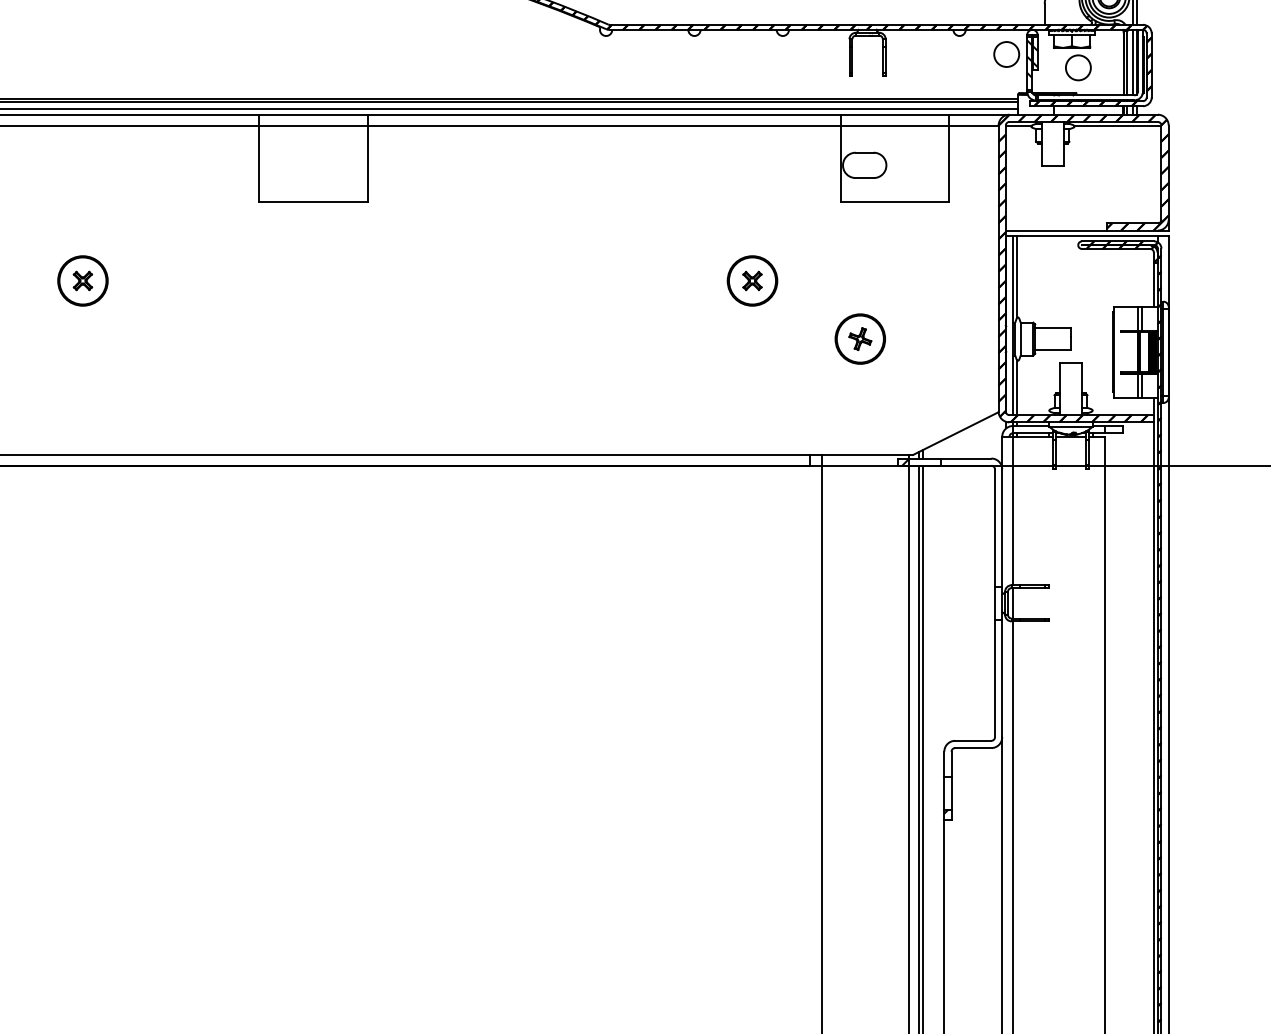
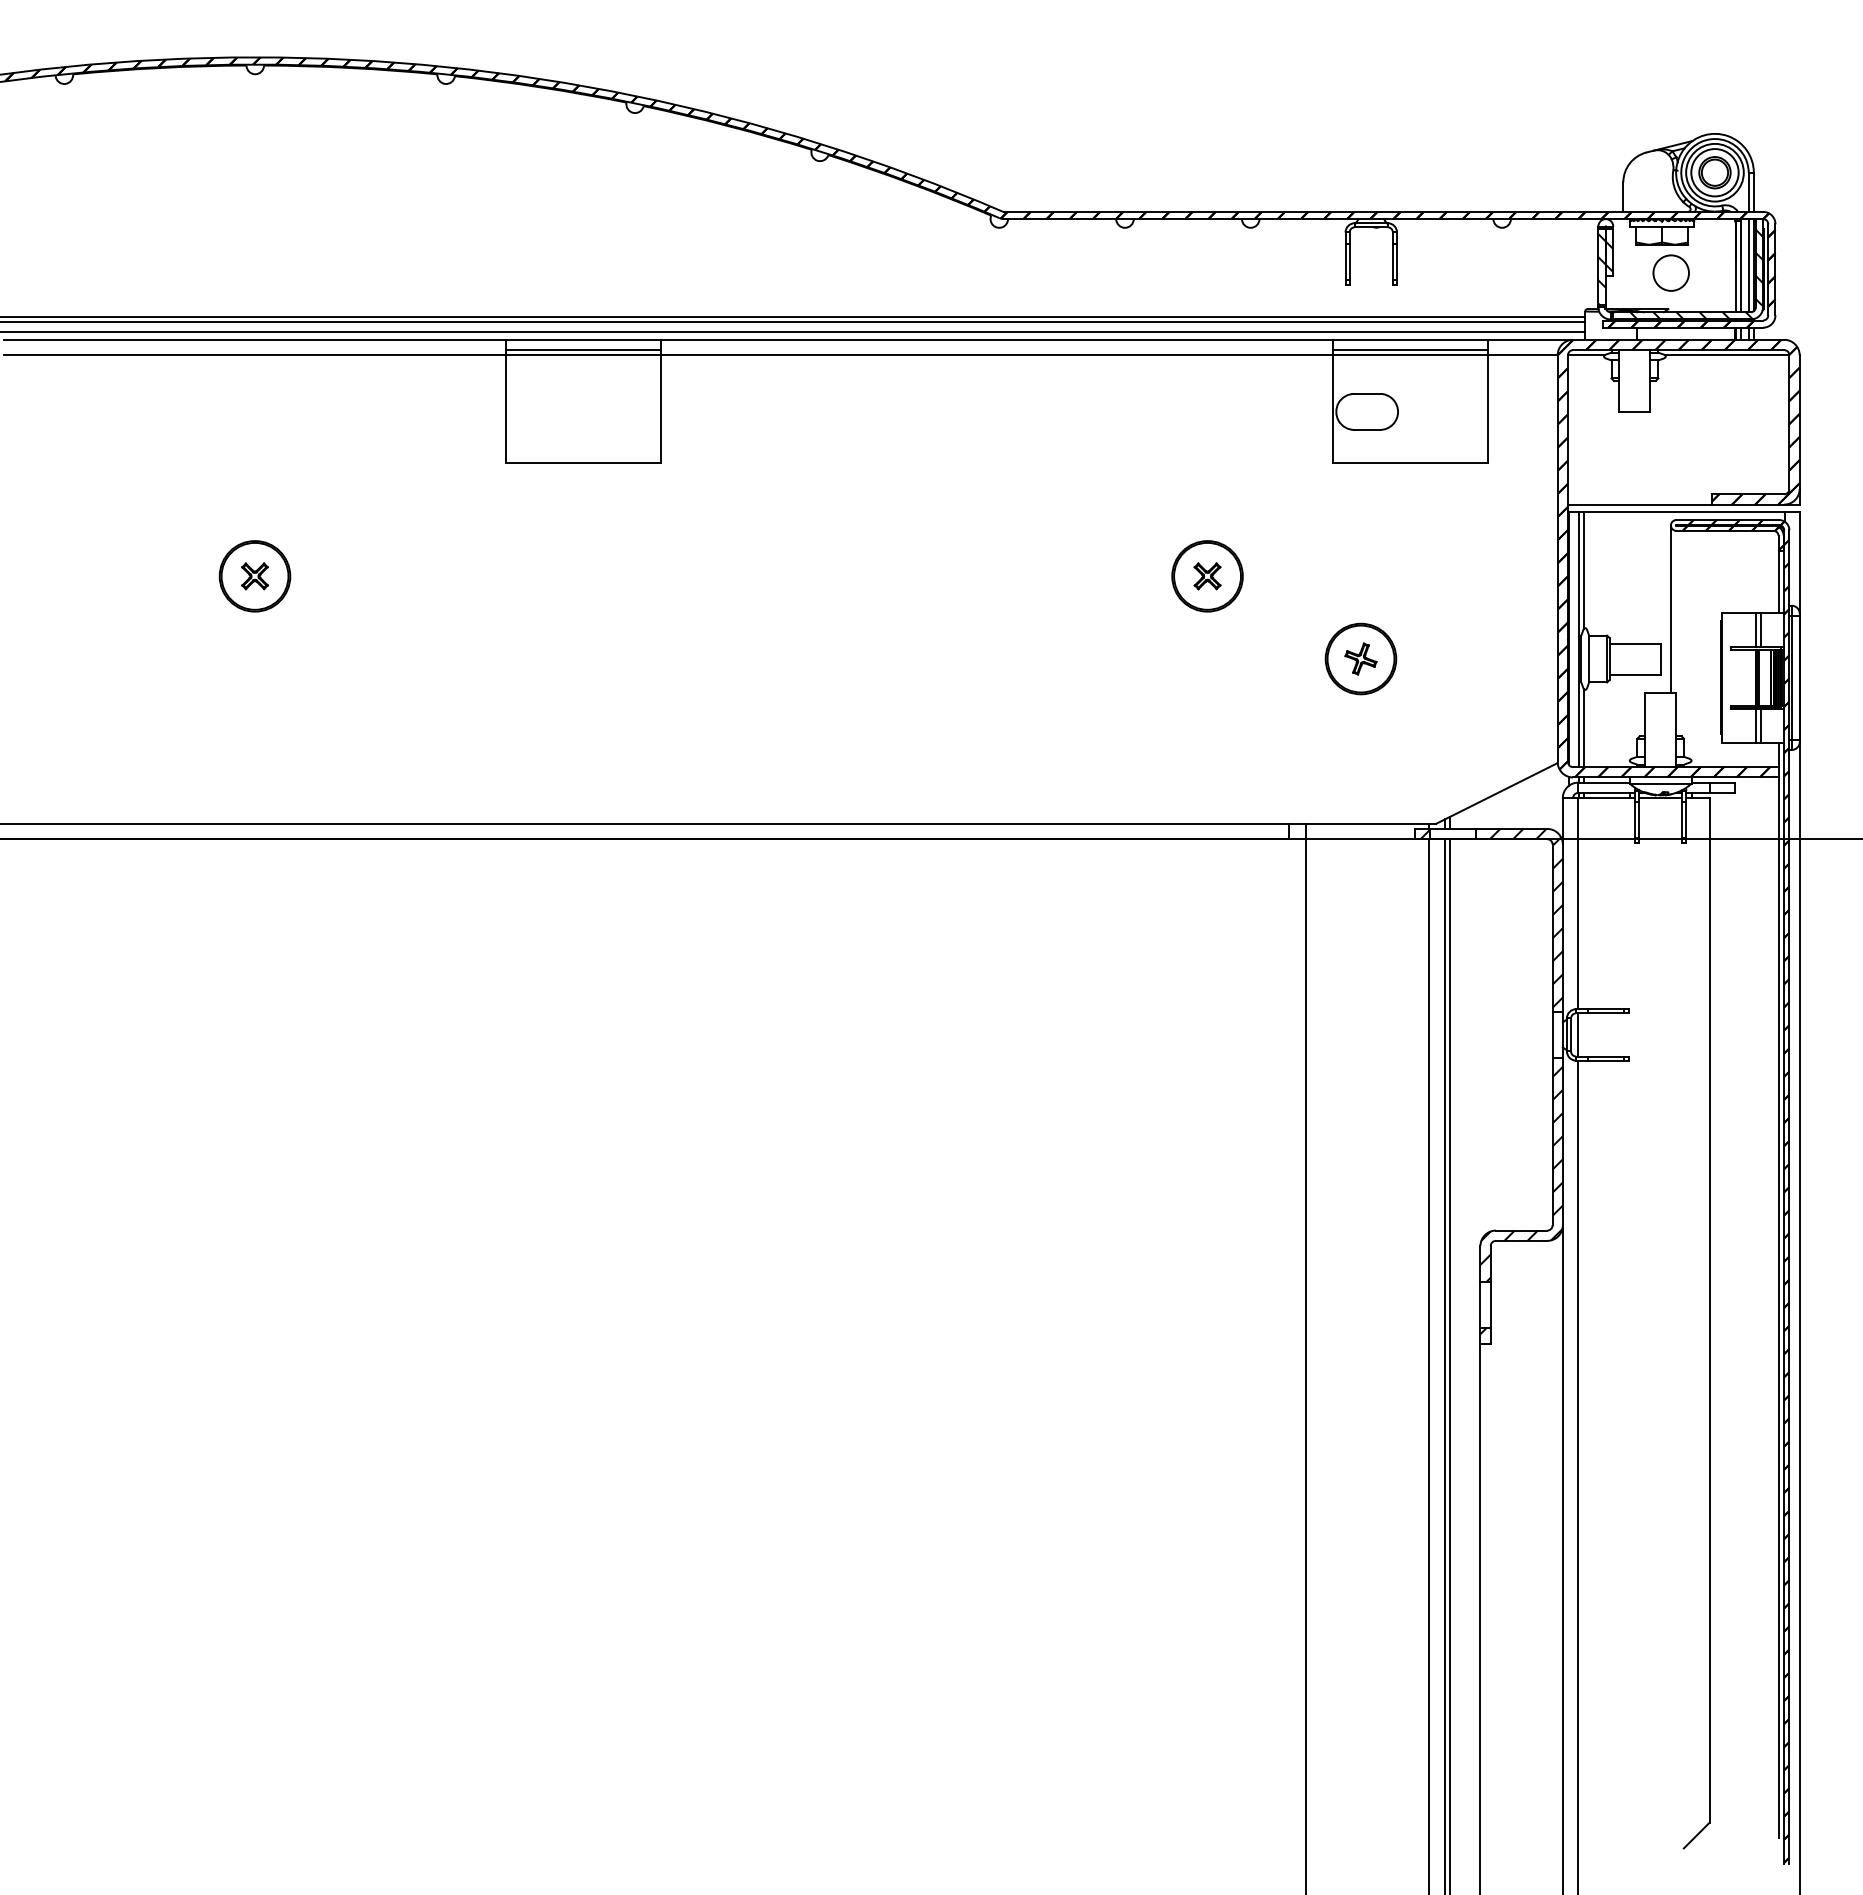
circle: (1006, 54) -> (1568, 253), removed
hatch: (1090, 68) -> (1688, 274), added
line: (313, 122) -> (583, 350), added
line: (895, 122) -> (1410, 350), added
line: (1077, 303) -> (1670, 608), added
hatch: (971, 520) -> (1519, 917), added
hatch: (973, 701) -> (1521, 1174), added

